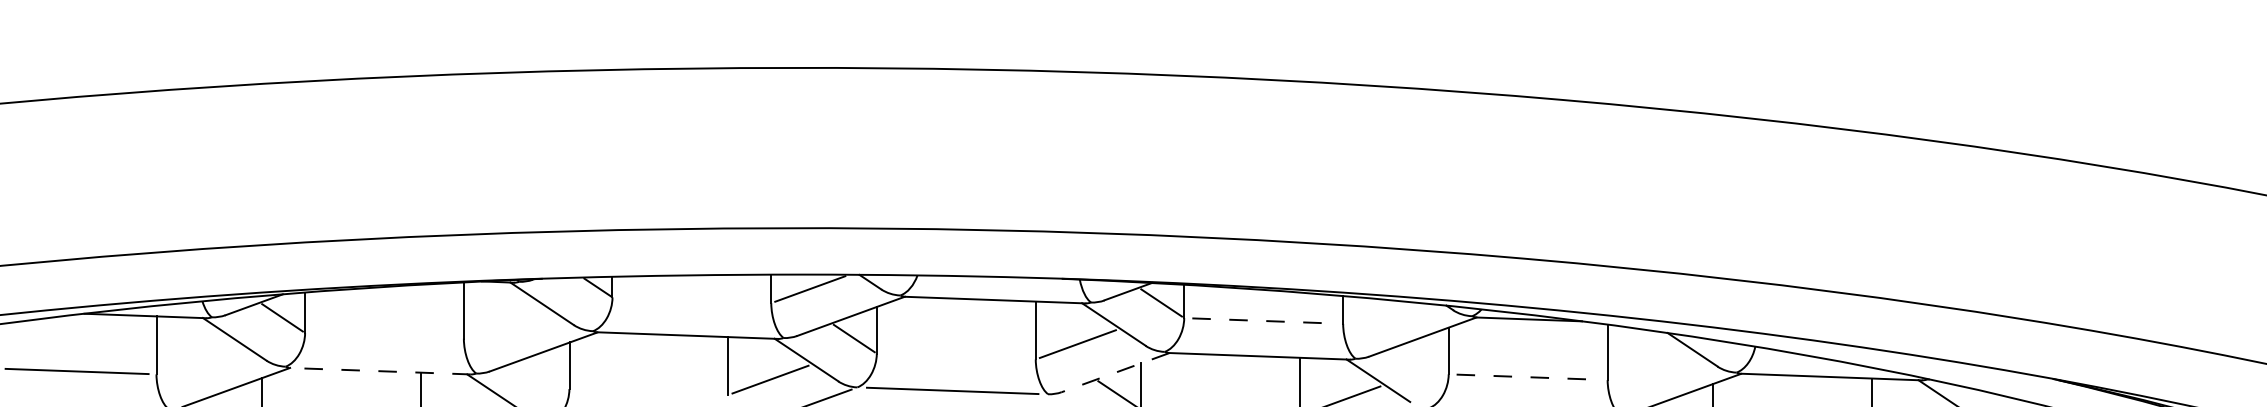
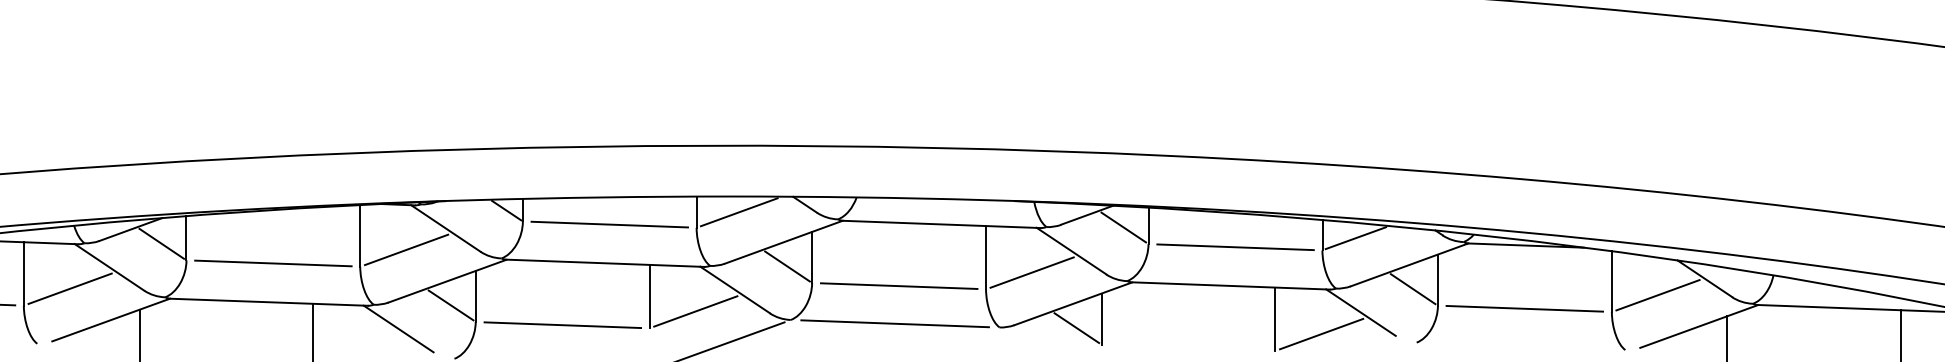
line: (691, 299) -> (609, 223), added
line: (1373, 312) -> (1355, 237), added
line: (1263, 320) -> (1235, 246), dashed -> solid
line: (506, 323) -> (406, 250), added
line: (384, 335) -> (273, 263), added
line: (955, 356) -> (898, 286), added
line: (198, 358) -> (69, 288), added
line: (1425, 358) -> (1412, 288), added
line: (1649, 364) -> (1657, 294), added
line: (379, 371) -> (267, 302), dashed -> solid
line: (1115, 372) -> (1073, 303), dashed -> solid
line: (546, 373) -> (450, 304), added
line: (1528, 377) -> (1525, 309), dashed -> solid
line: (648, 391) -> (562, 324), added

